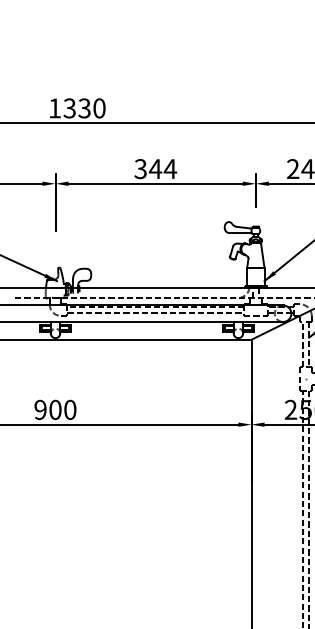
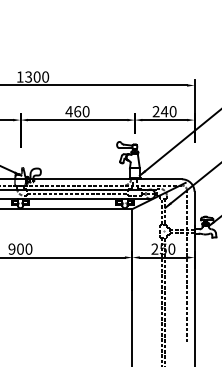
text: (83, 107) -> (36, 76), 1330 -> 1300
text: (155, 168) -> (77, 111), 344 -> 460

